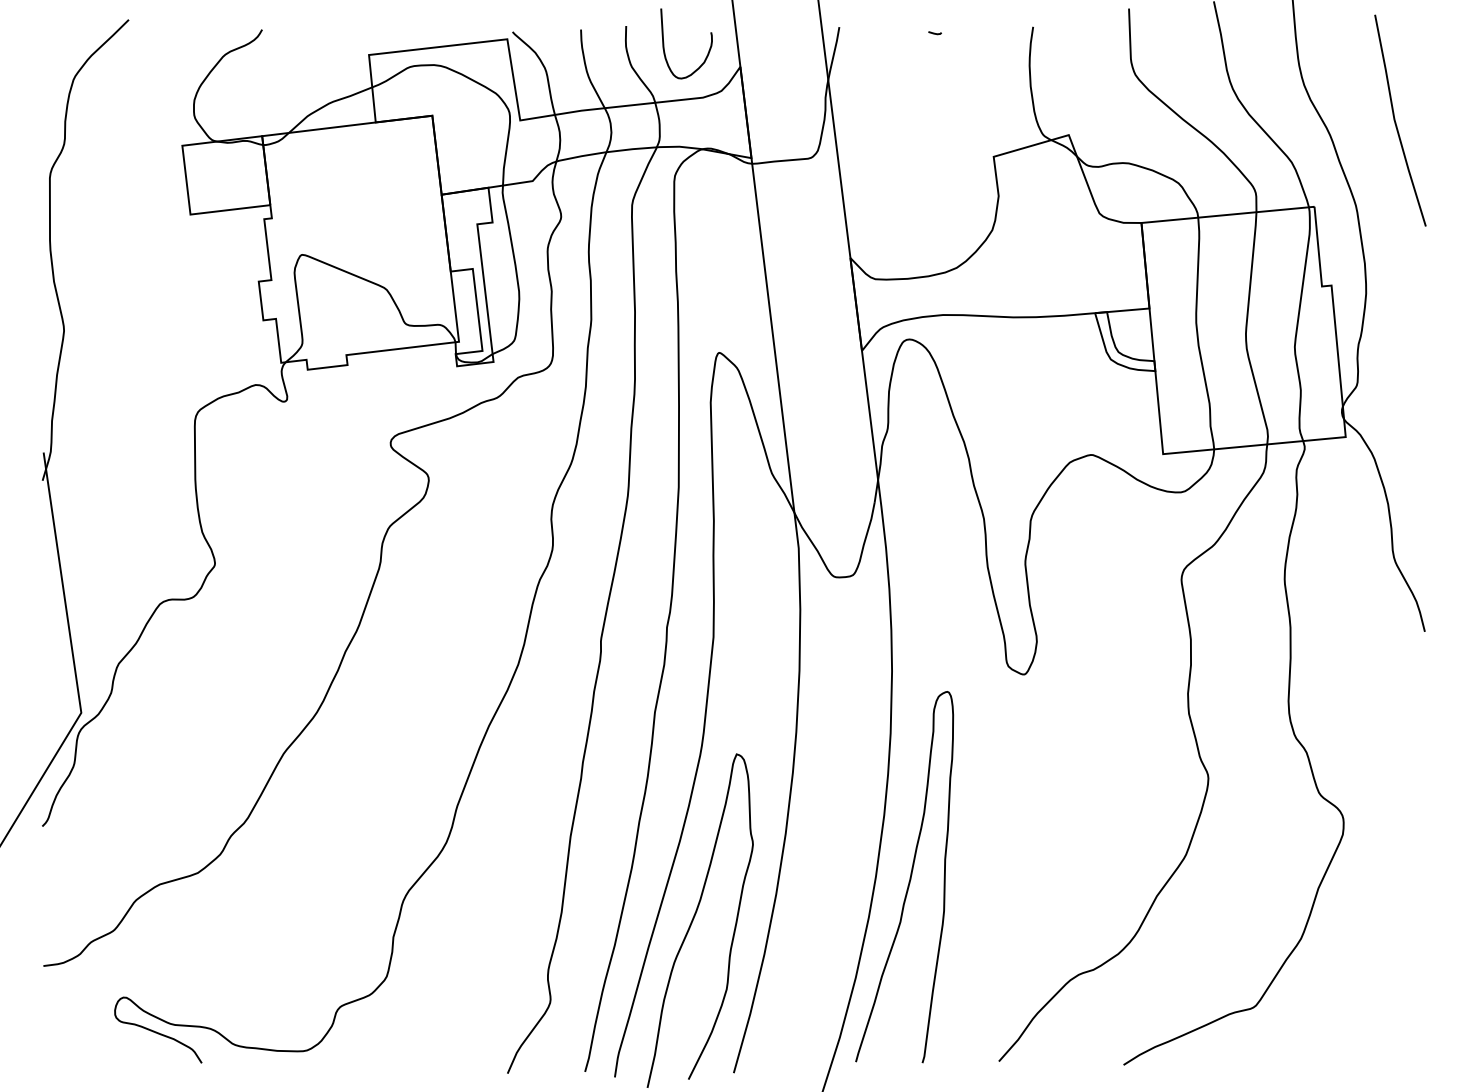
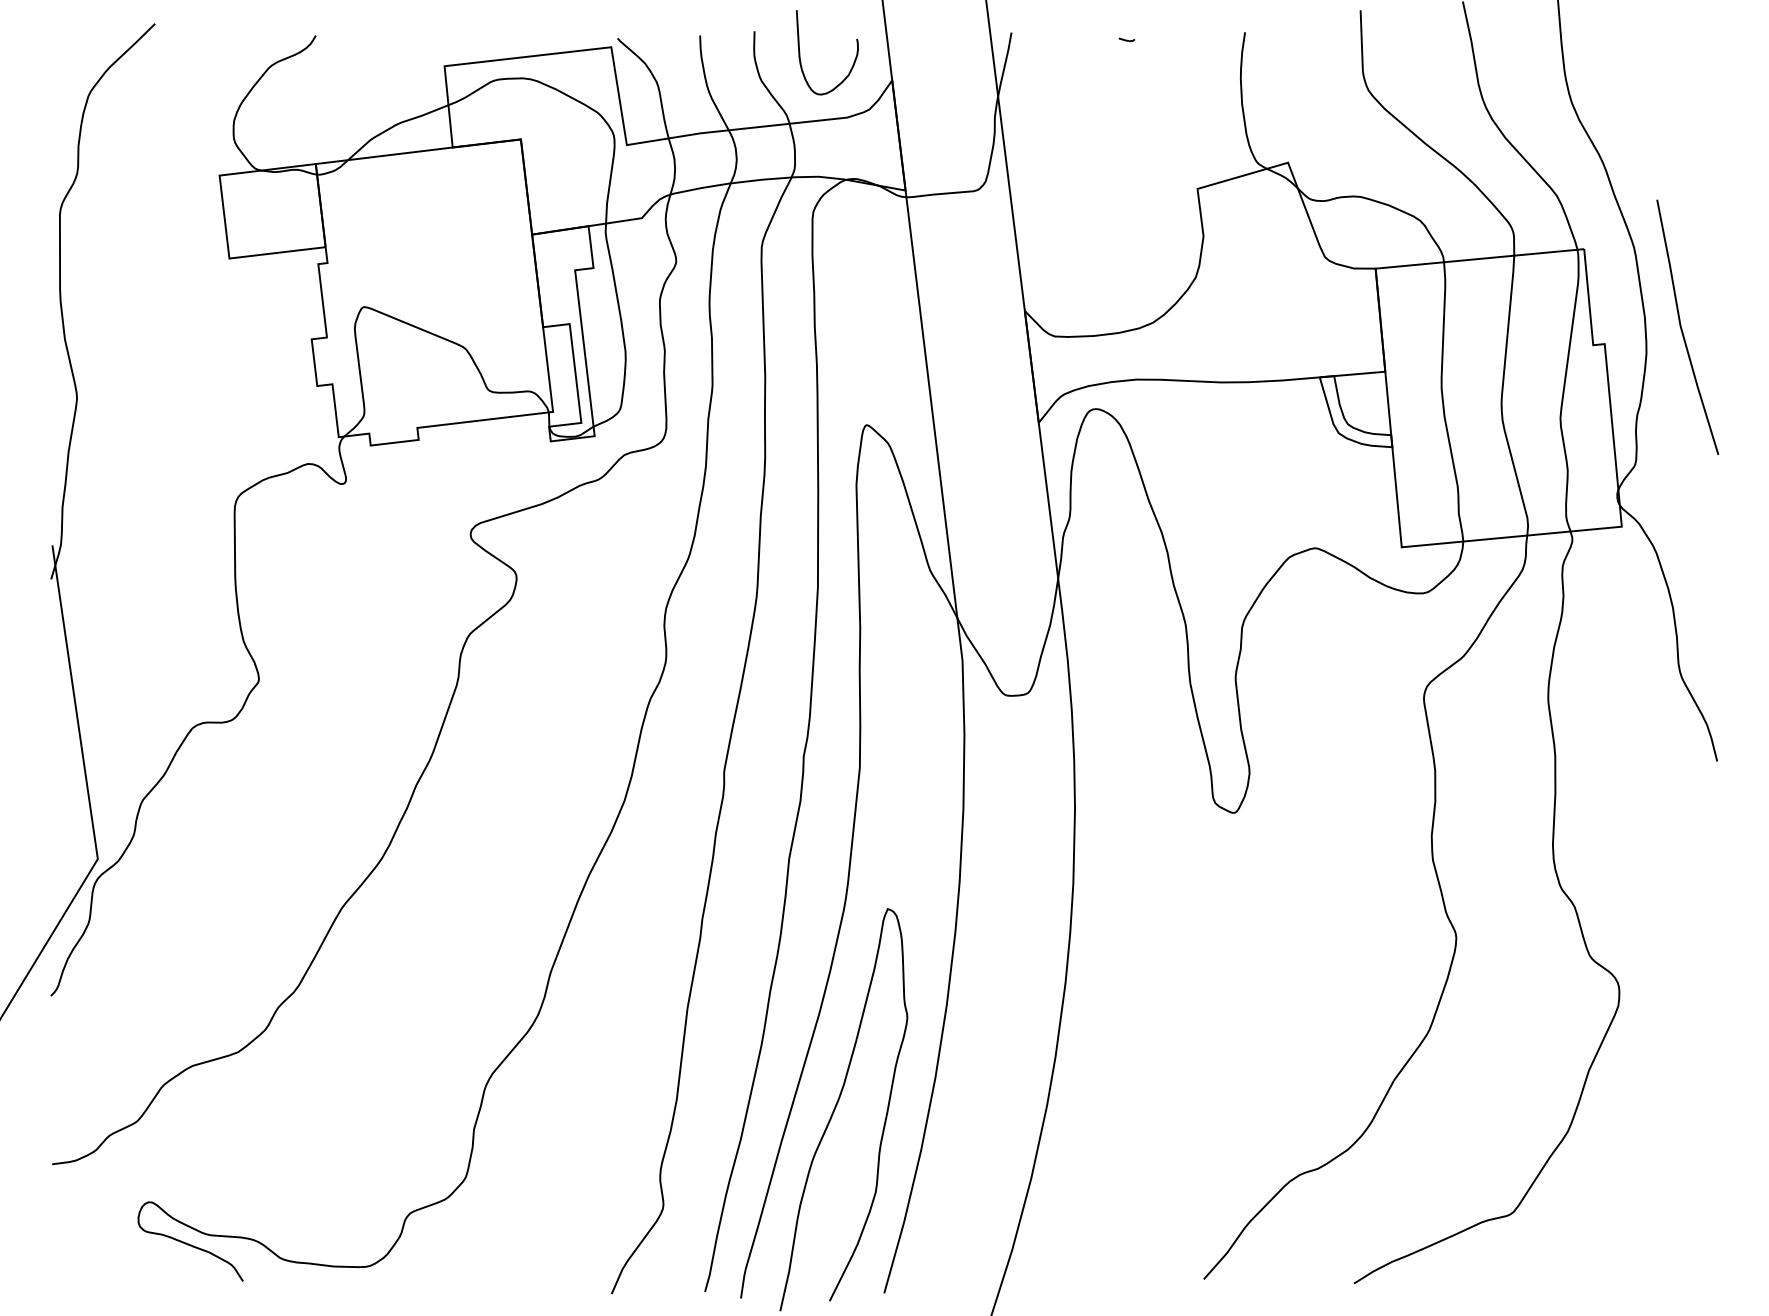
line: (1396, 122) -> (1683, 329), moved
curve: (909, 877) -> (1096, 1057), removed

